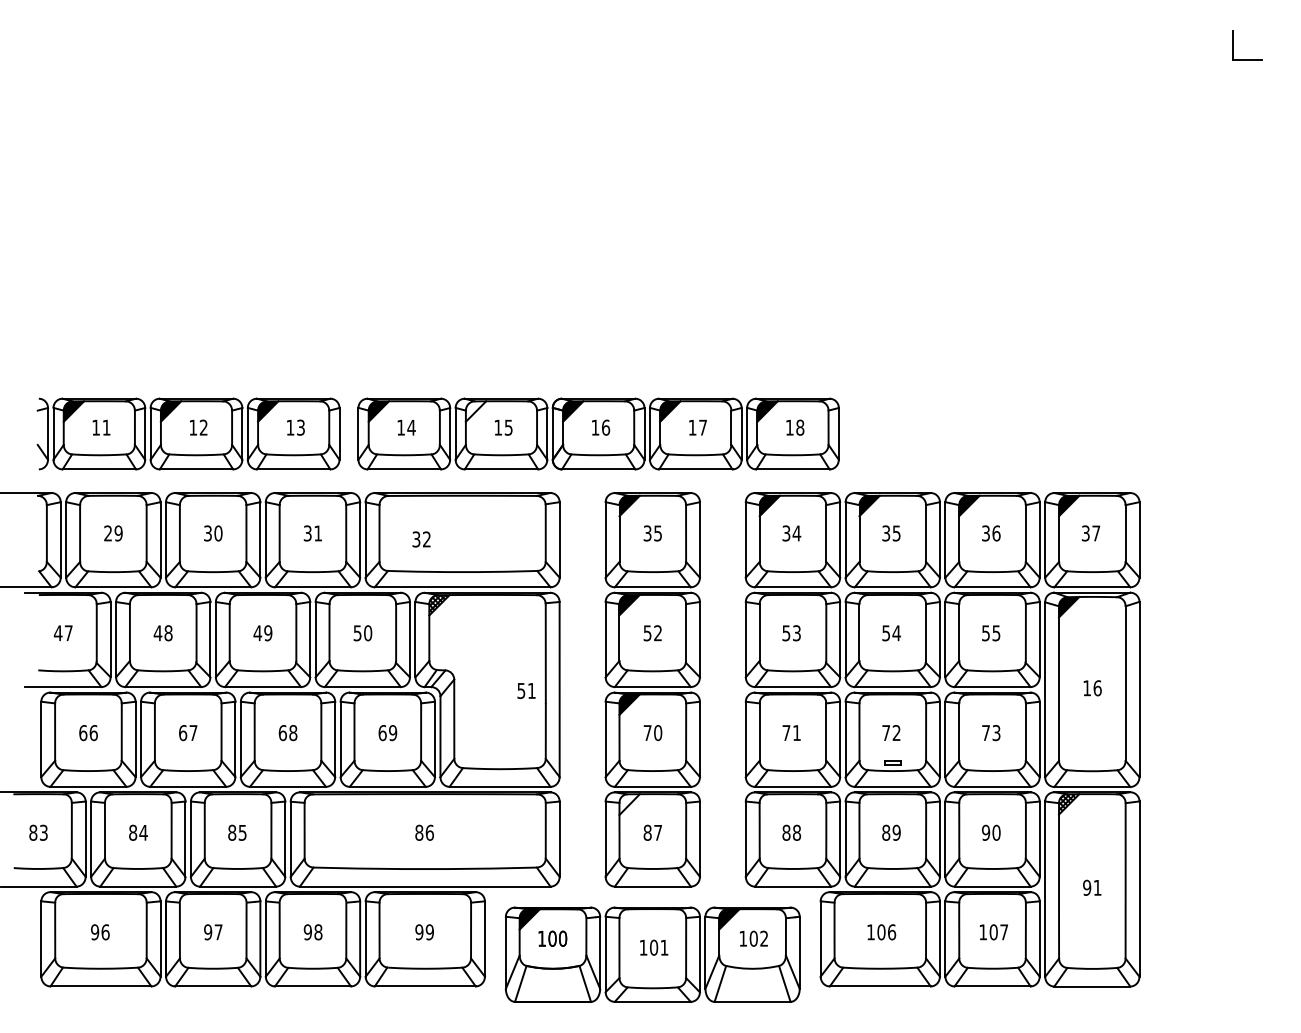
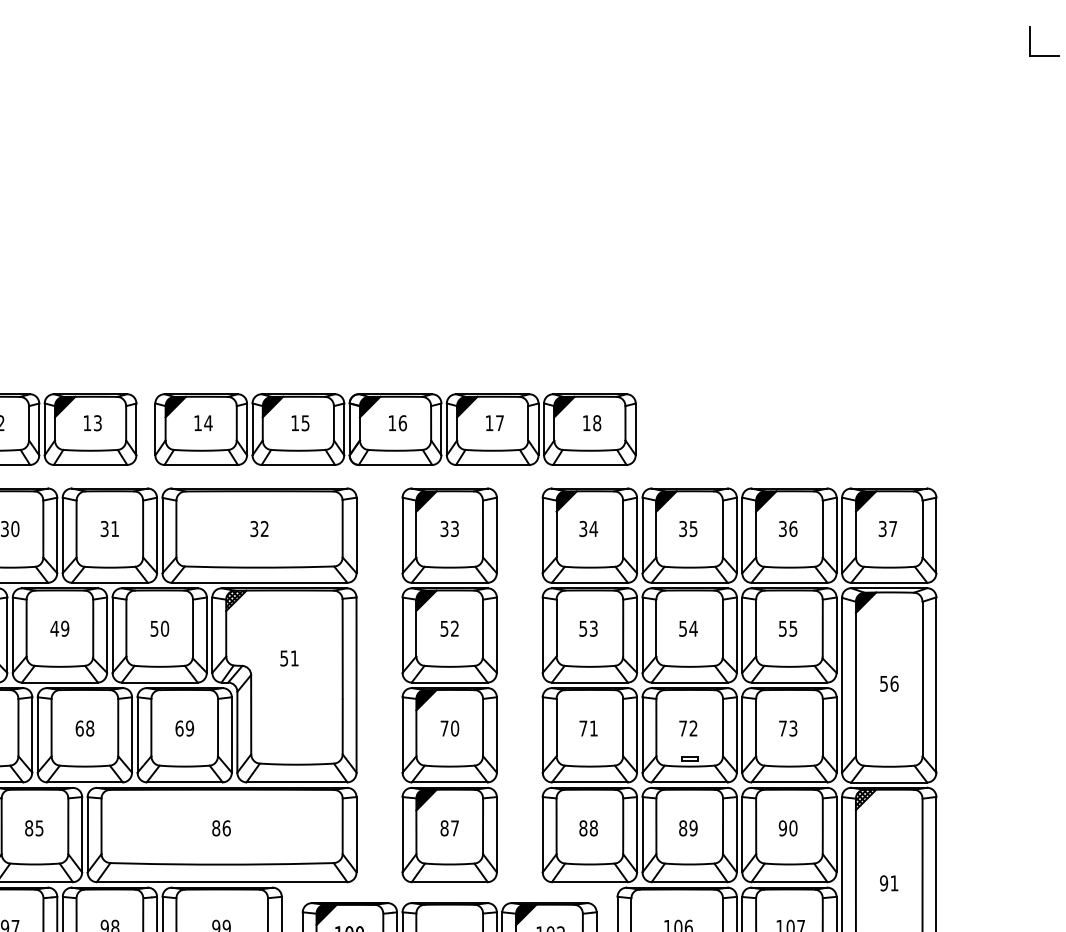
fill: (475, 411) -> (272, 407), added
text: (657, 532) -> (454, 528), 35 -> 33
text: (421, 539) -> (259, 529), moved
text: (1086, 688) -> (883, 684), 16 -> 56
text: (526, 690) -> (289, 658), moved
fill: (629, 804) -> (426, 800), added

